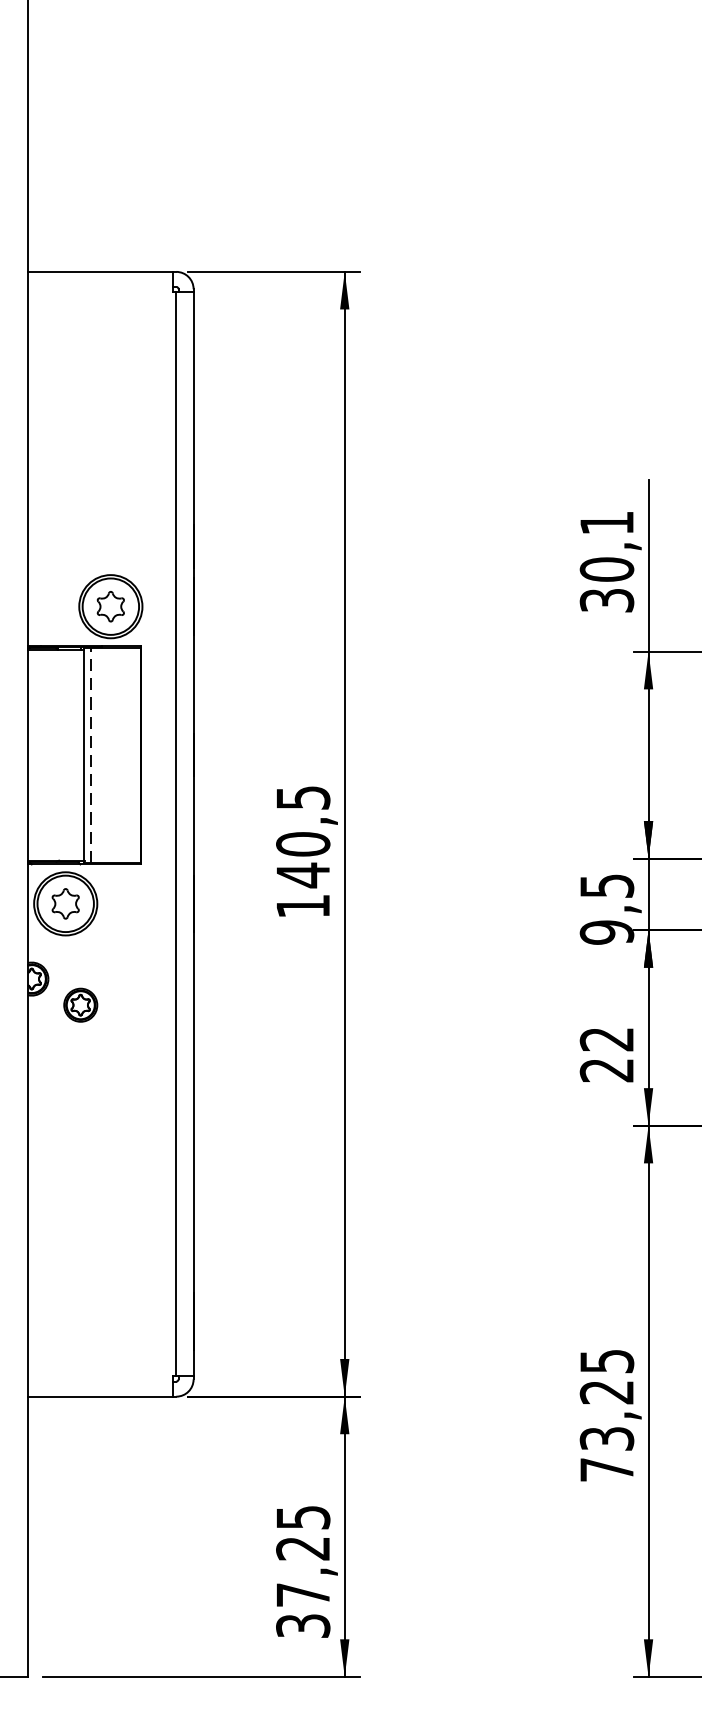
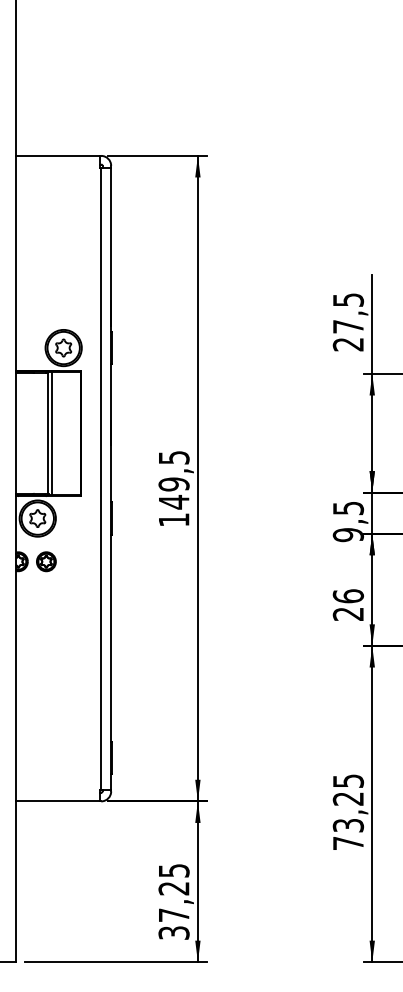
text: (607, 562) -> (348, 322), 30,1 -> 27,5
line: (91, 755) -> (52, 433), dashed -> solid
text: (302, 844) -> (173, 484), 140,5 -> 149,5
part: (80, 1004) -> (46, 561), moved
text: (607, 1039) -> (348, 596), 22 -> 26

